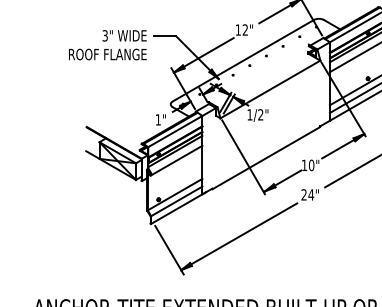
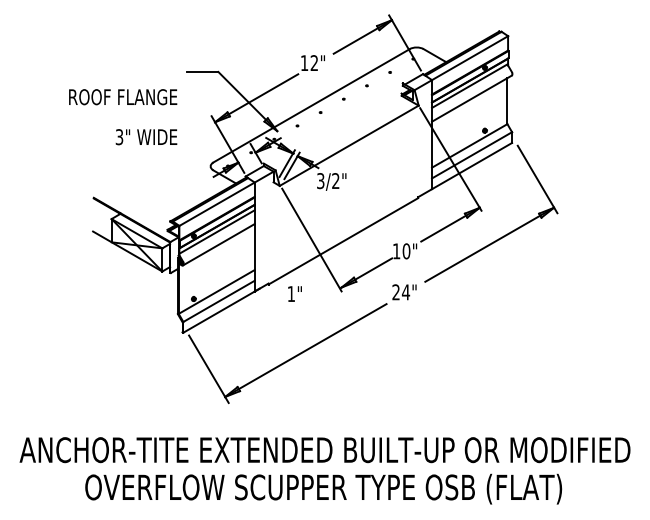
text: (124, 36) -> (146, 137), moved
text: (249, 115) -> (320, 181), 1/2" -> 3/2"
text: (160, 119) -> (294, 293), moved

